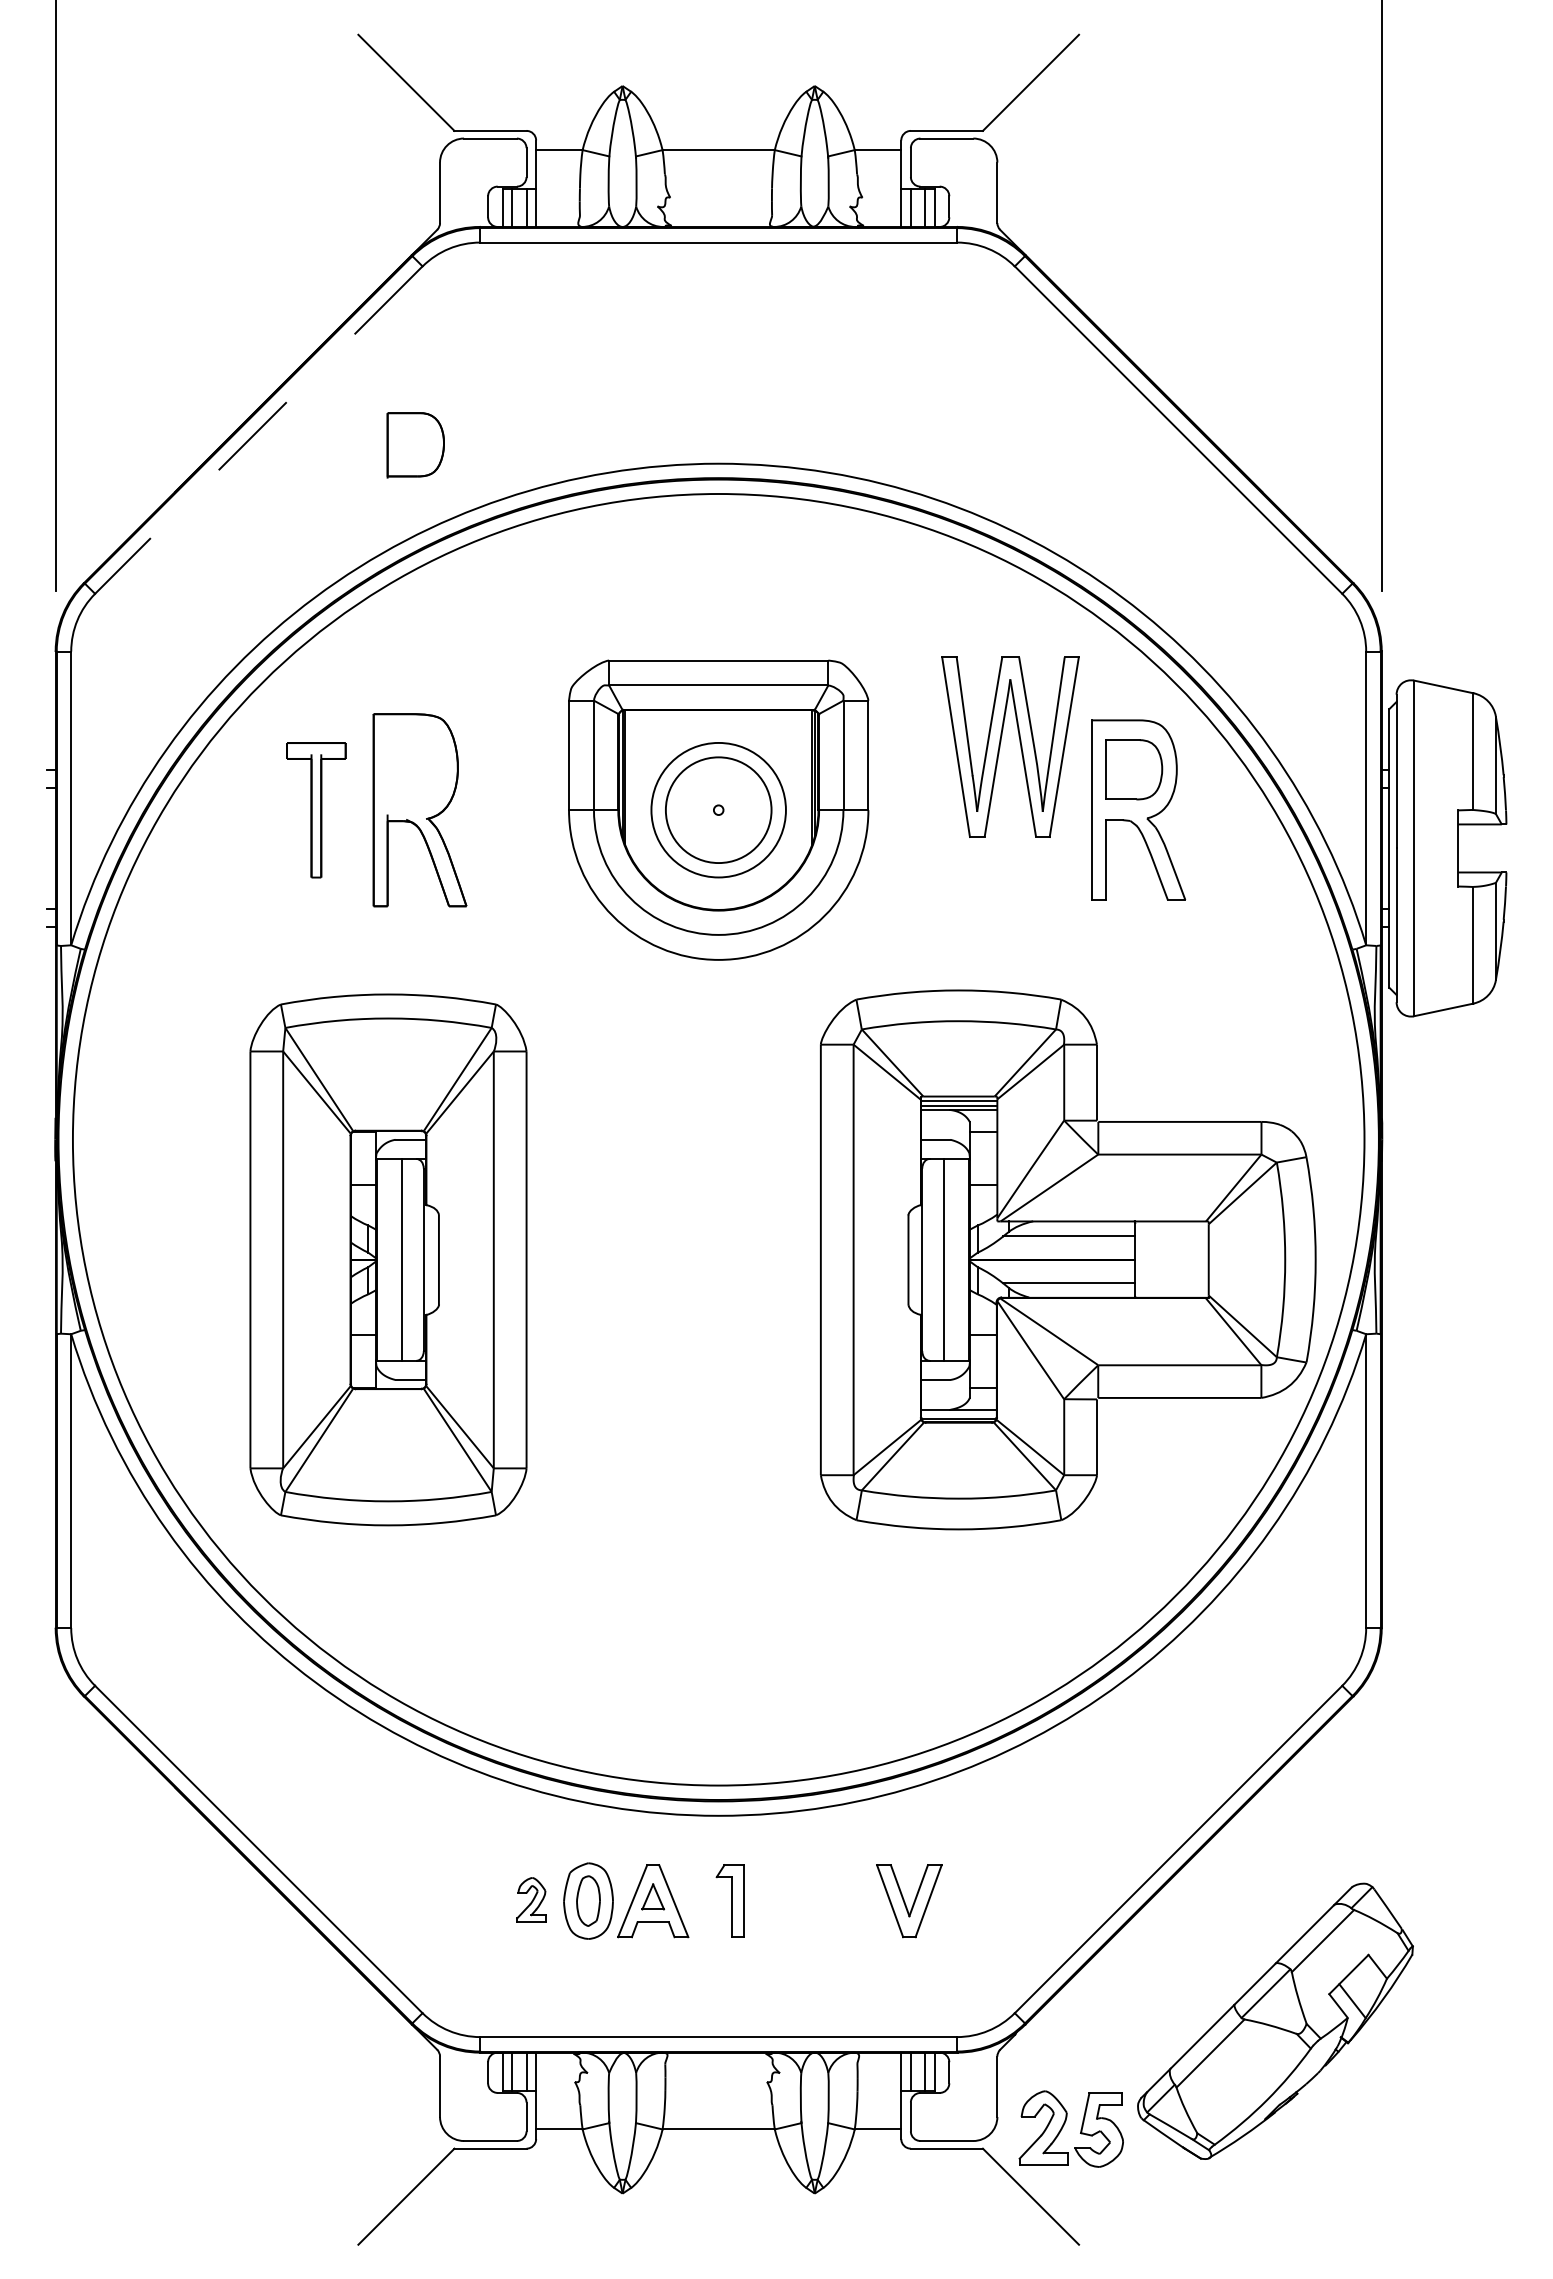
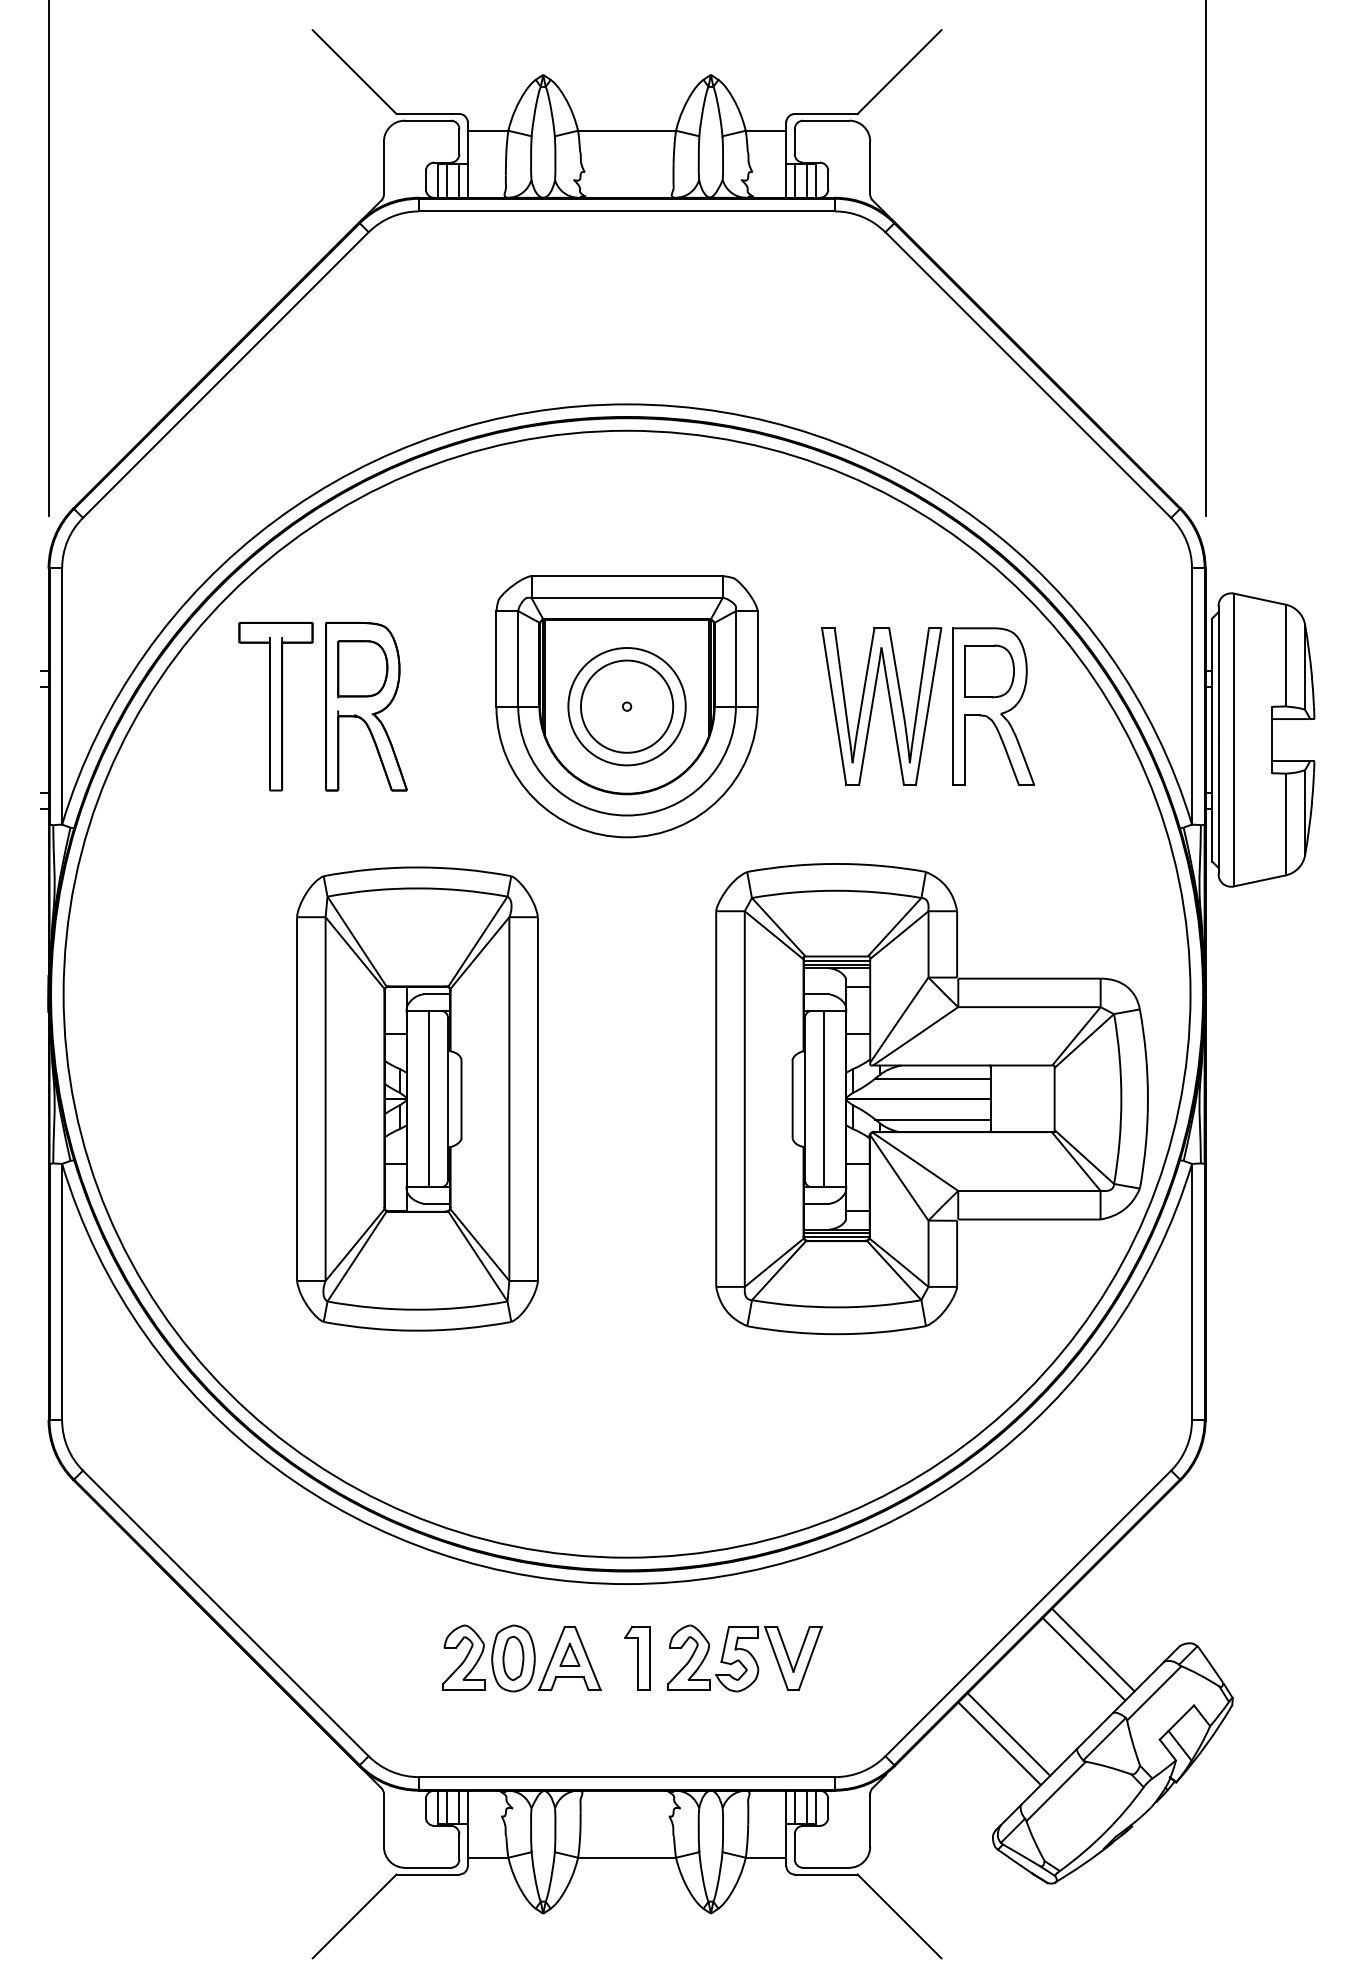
line: (258, 430) -> (225, 375), dashed -> solid
part: (415, 445) -> (362, 669), moved
part: (1001, 742) -> (873, 702), moved
part: (316, 810) -> (276, 706), size x1.43
part: (388, 1259) -> (417, 1098), moved
line: (958, 1413) -> (836, 1233), added
line: (1252, 1891) -> (1092, 1650), added
part: (531, 1899) -> (463, 1657), size x1.67
line: (1242, 1901) -> (1084, 1658), added
line: (1156, 1987) -> (1009, 1733), added
line: (1145, 1998) -> (999, 1743), added
part: (1064, 2125) -> (707, 1655), moved

